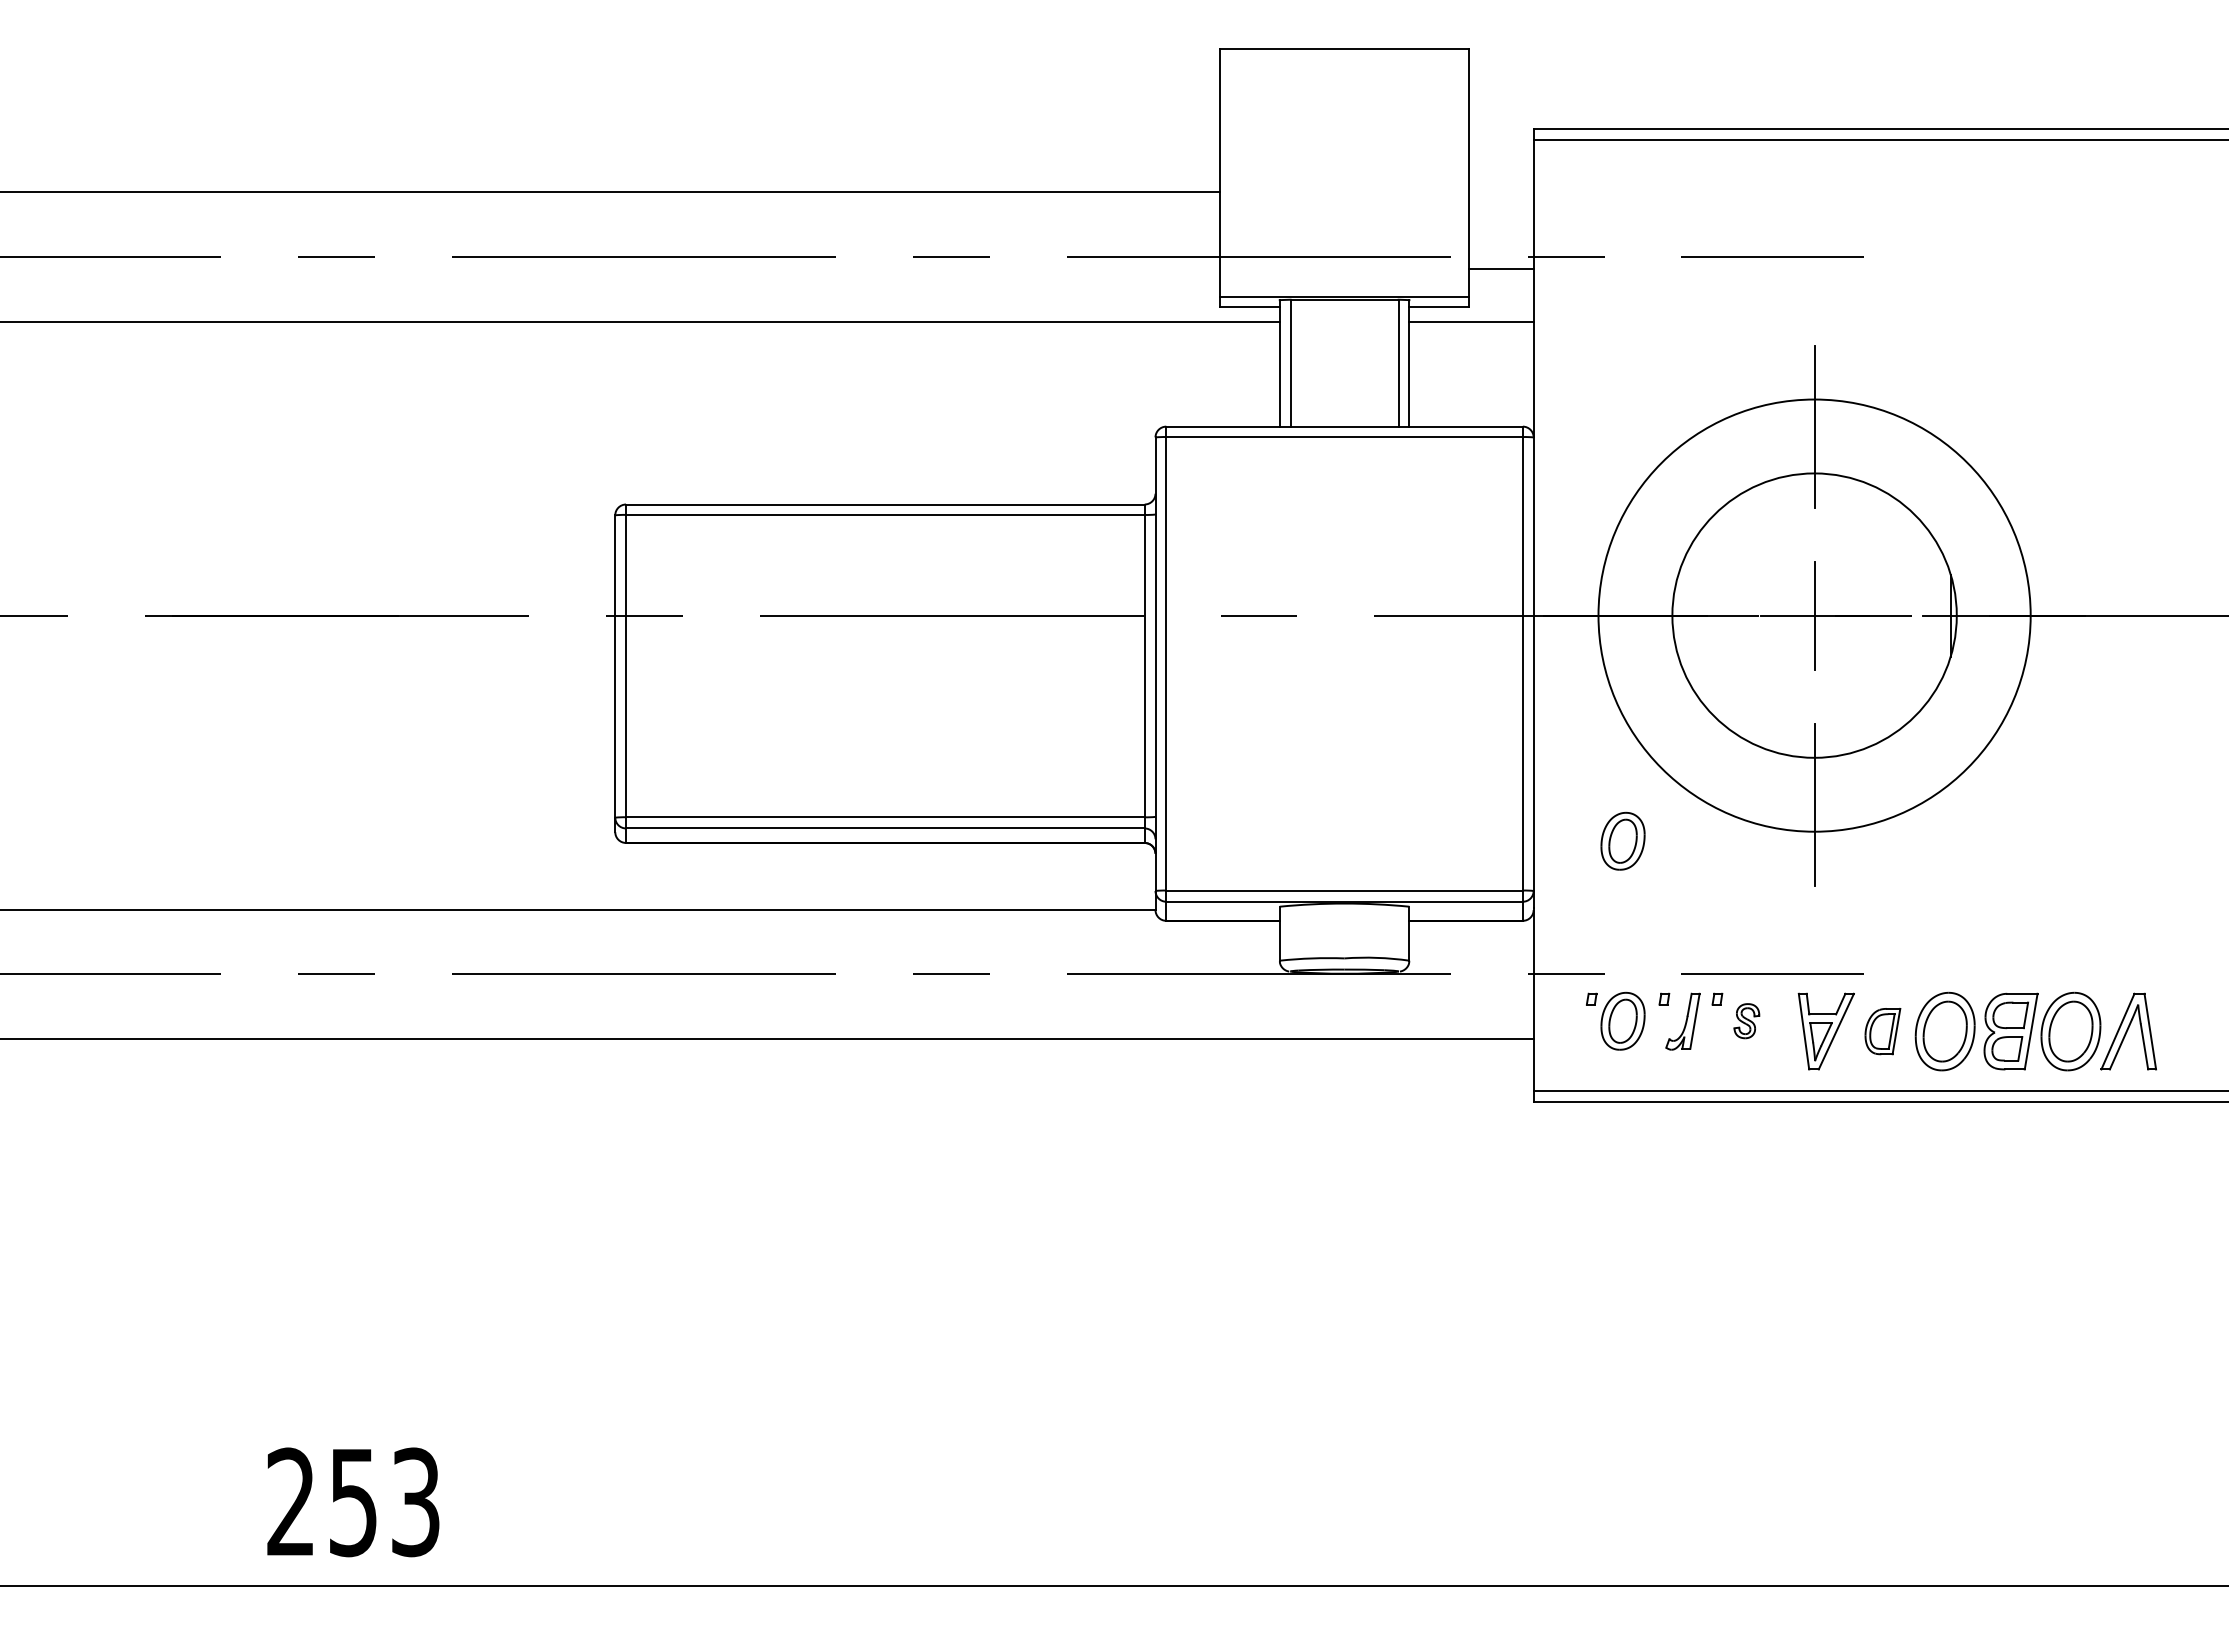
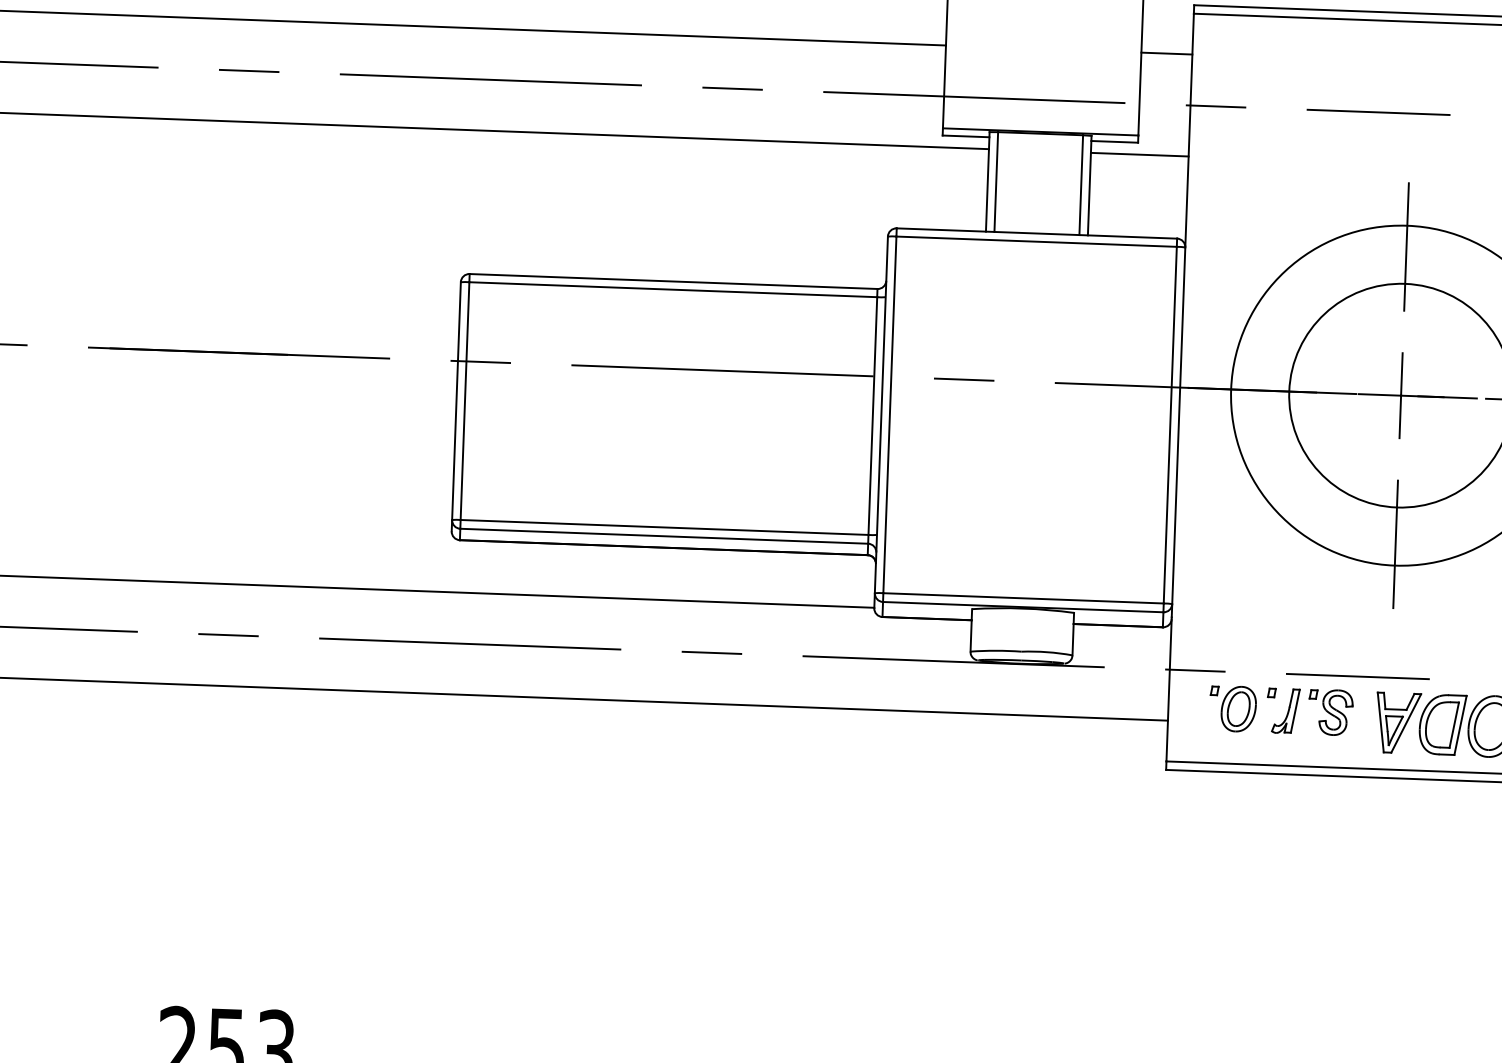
line: (1500, 269) -> (1166, 53), moved
part: (1622, 840) -> (1243, 566), removed
part: (1746, 1020) -> (1335, 712), size x1.67
part: (1882, 1031) -> (1442, 724), size x1.67

